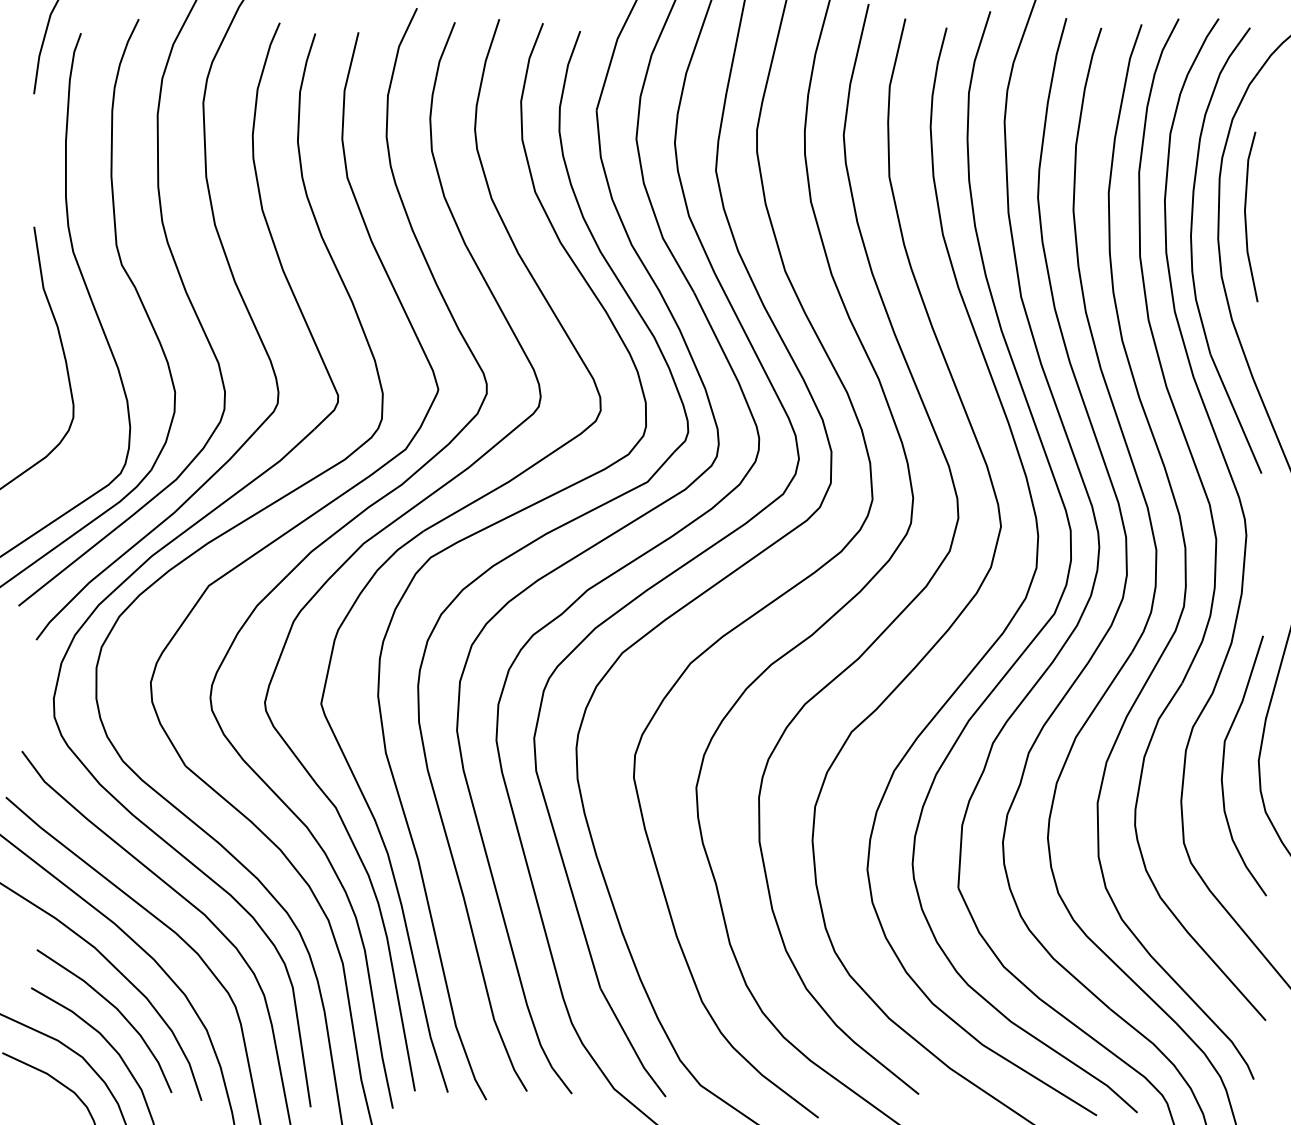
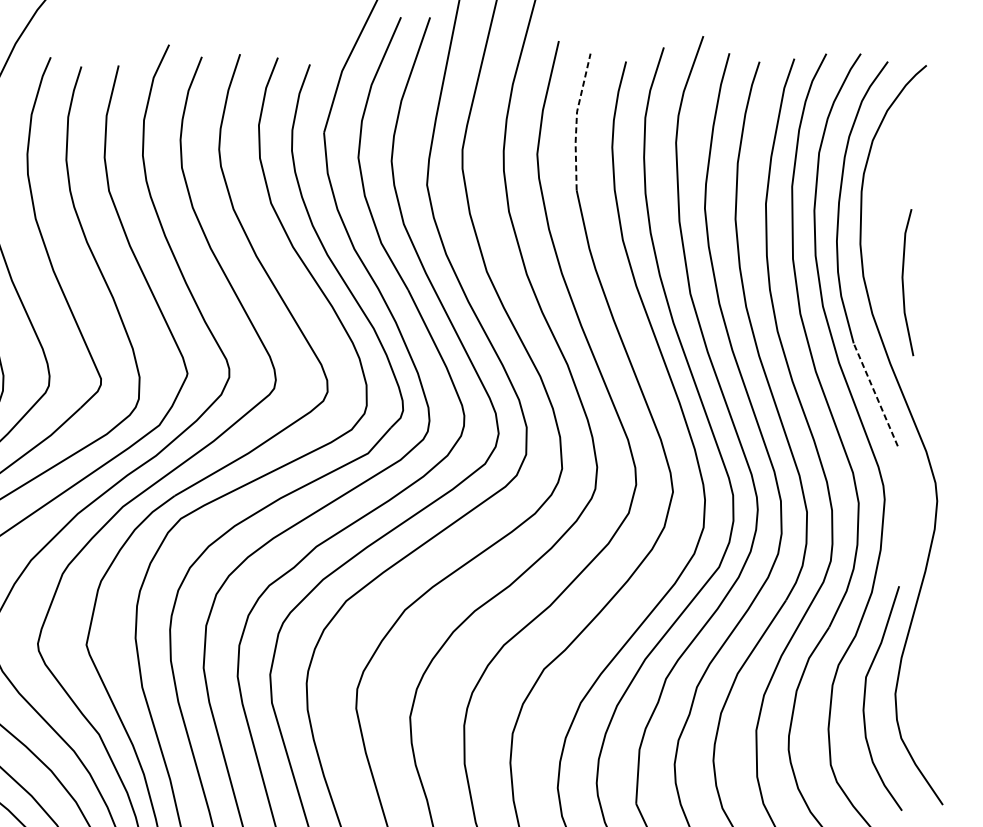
line: (889, 96) -> (576, 120), solid -> dashed
line: (1246, 216) -> (903, 282), moved
line: (1236, 414) -> (876, 395), solid -> dashed

